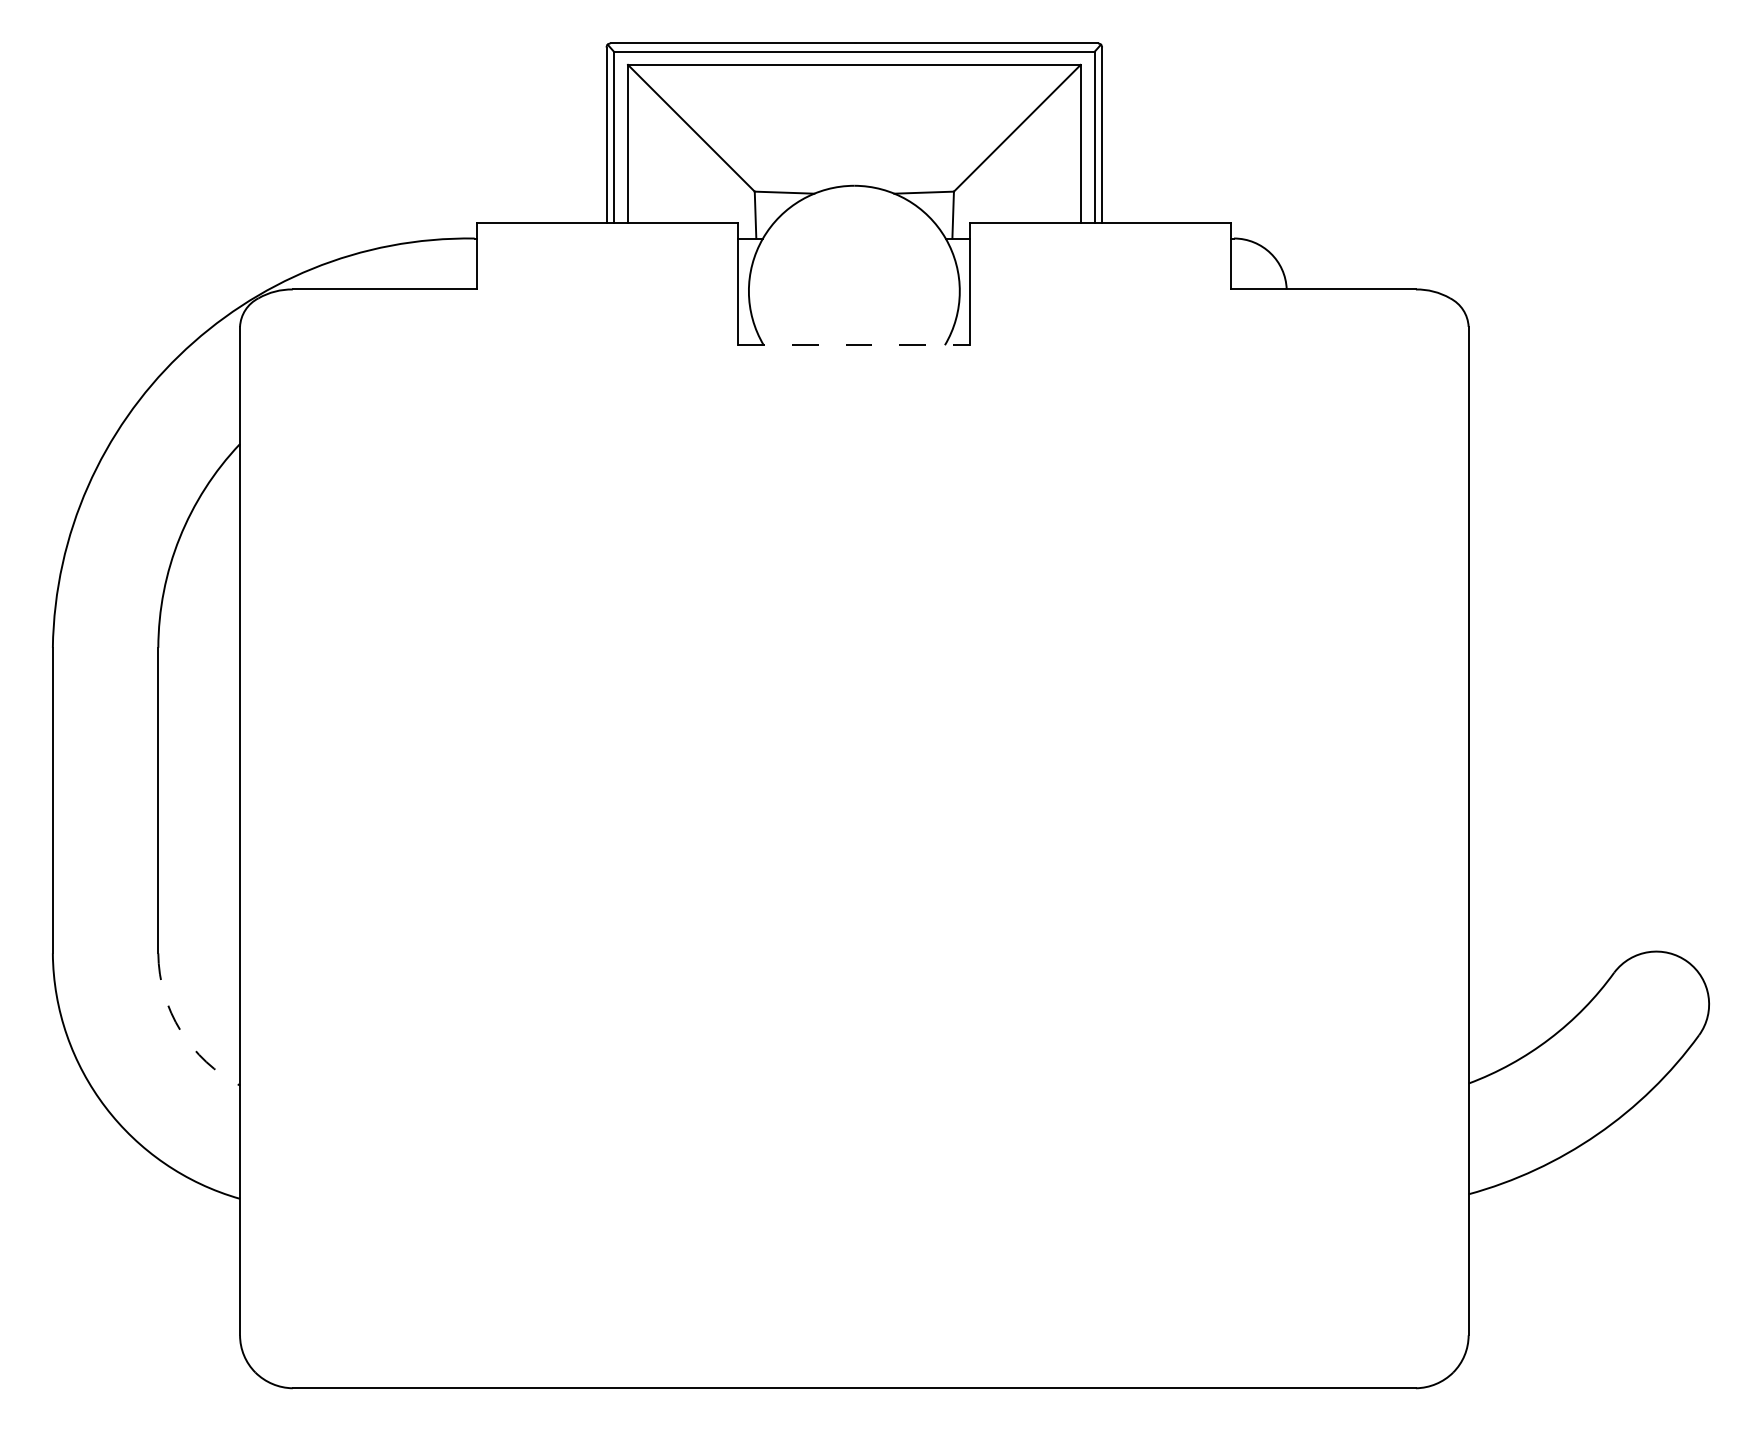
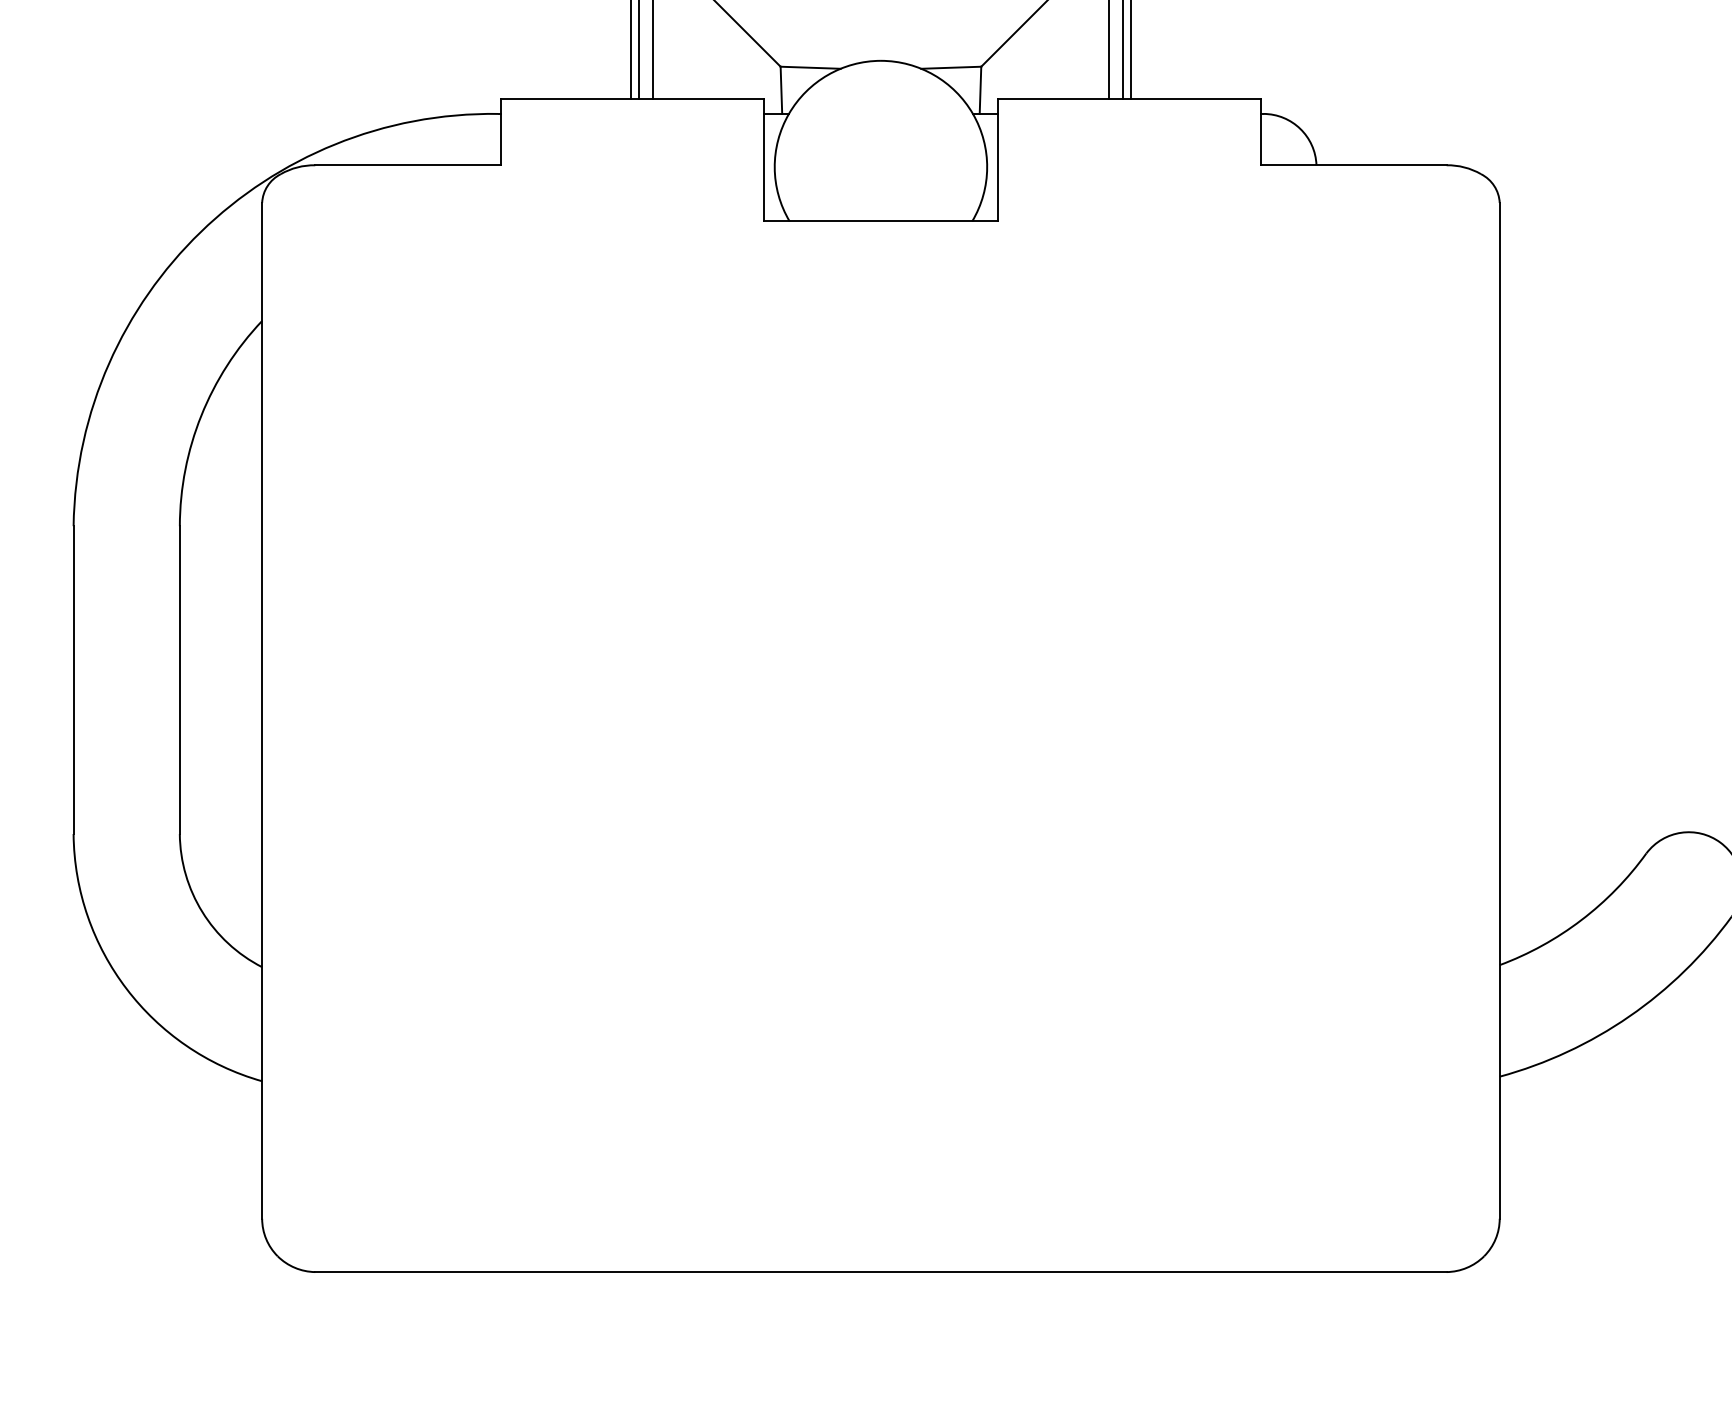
line: (854, 345) -> (881, 221), dashed -> solid
arc: (180, 1030) -> (202, 911), dashed -> solid

